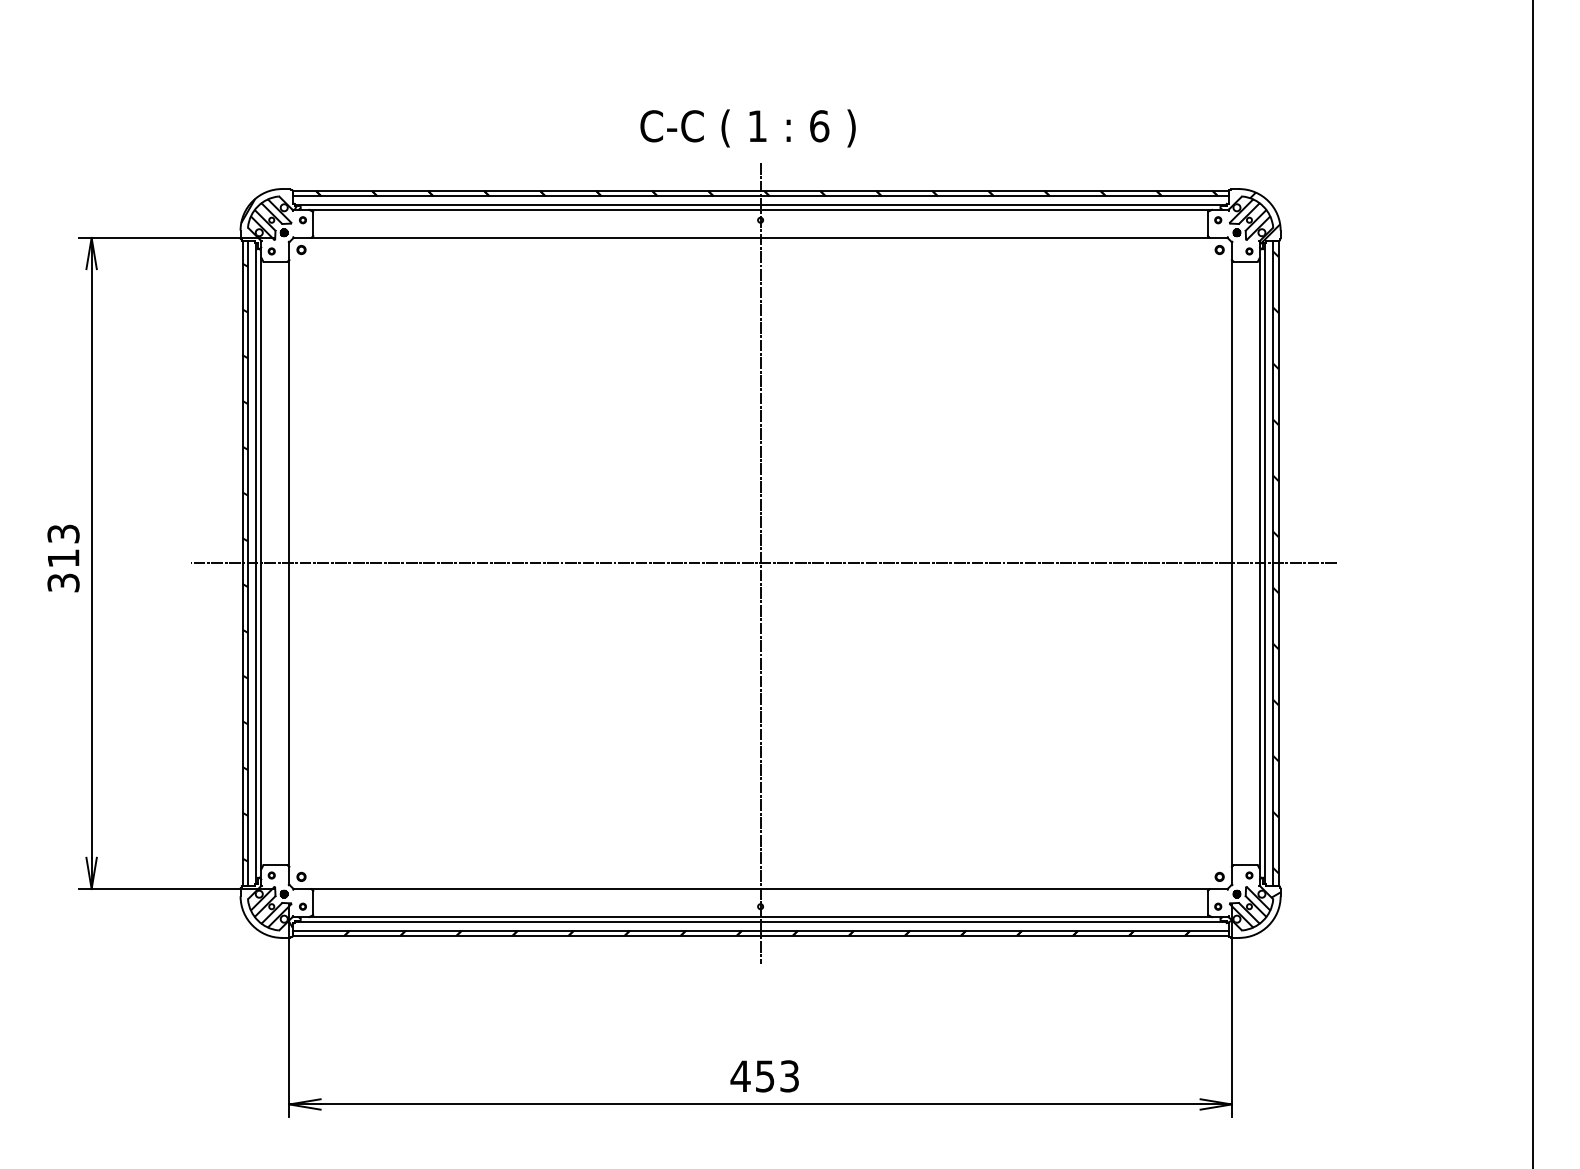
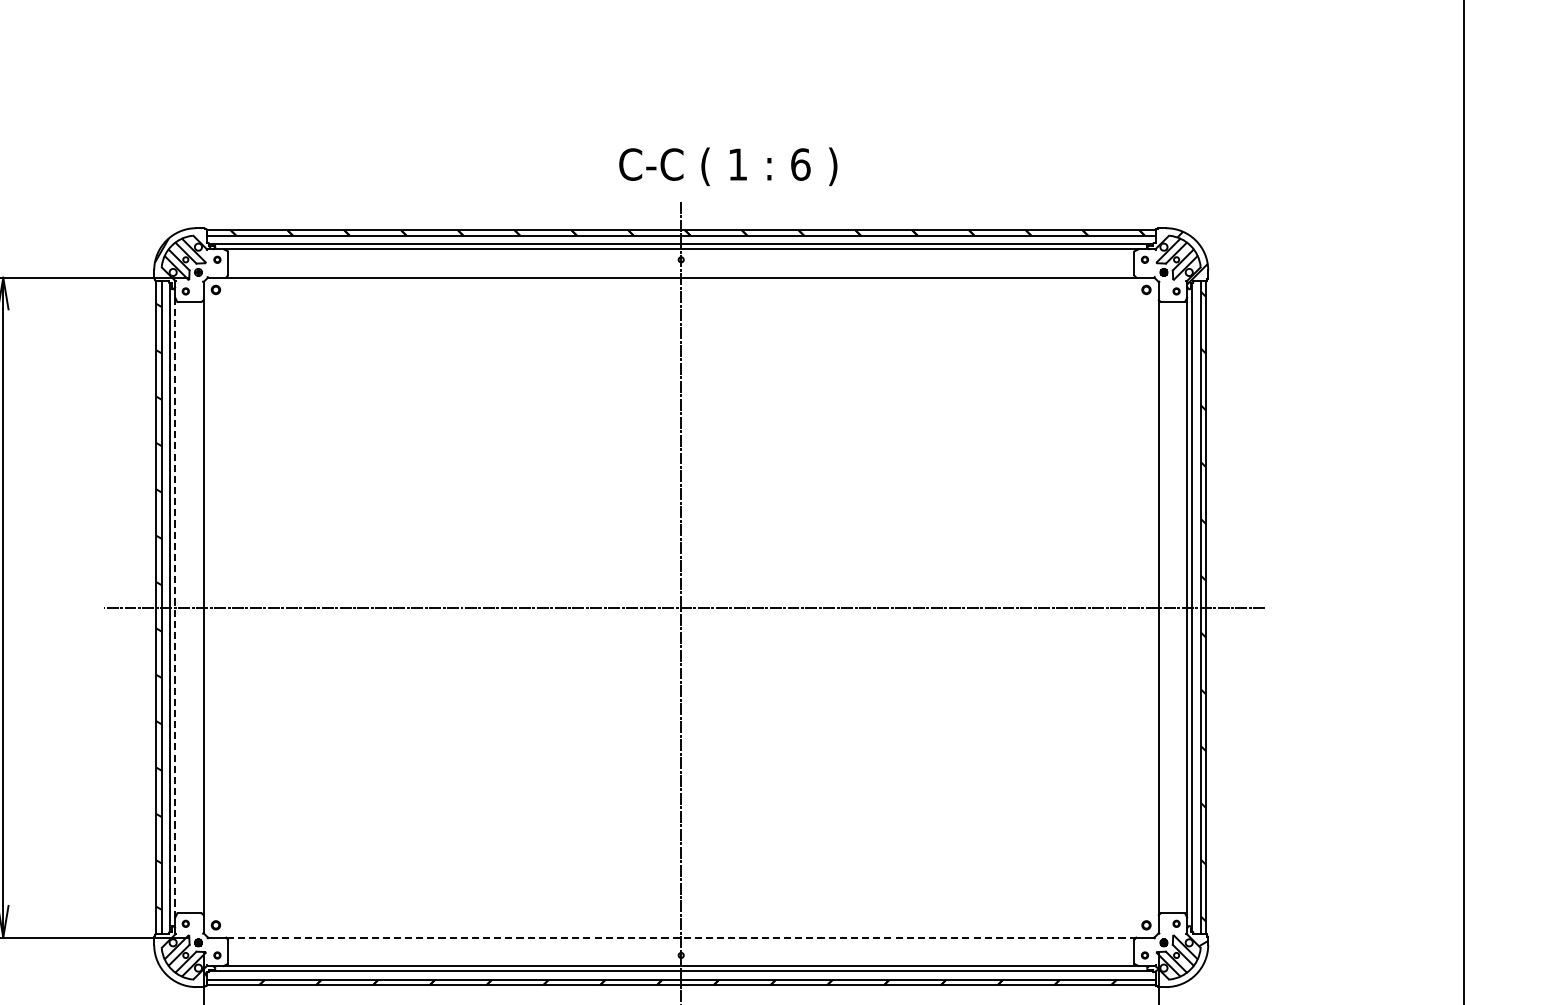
text: (747, 128) -> (727, 166), moved
line: (261, 563) -> (175, 607), solid -> dashed
line: (760, 889) -> (681, 938), solid -> dashed

